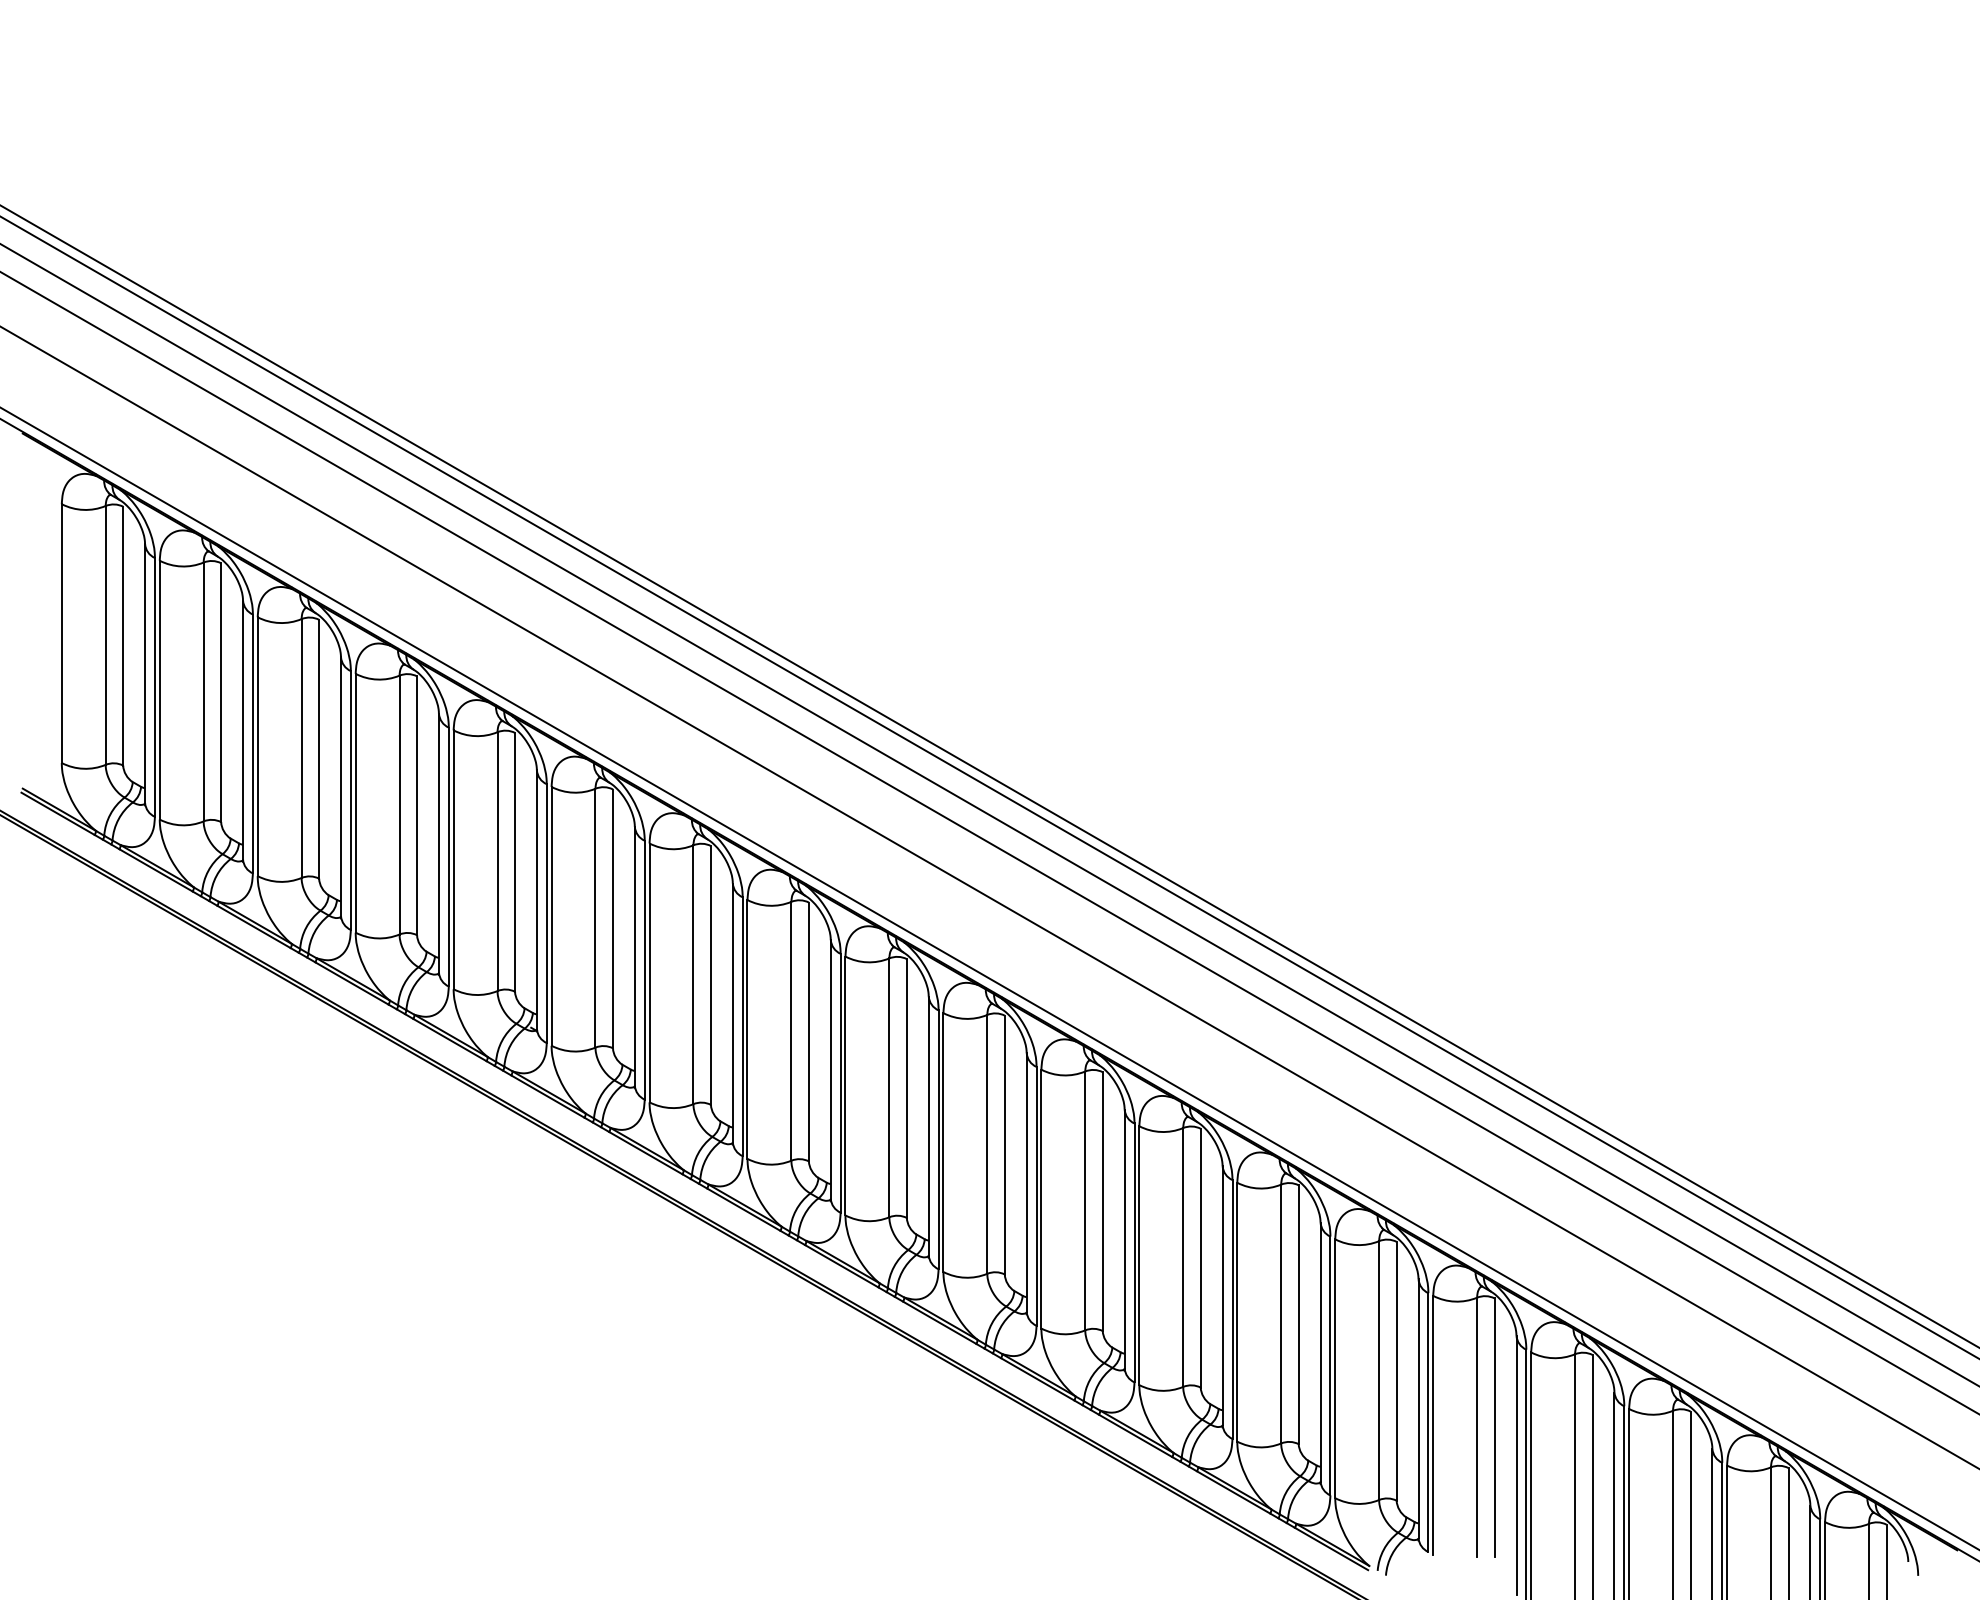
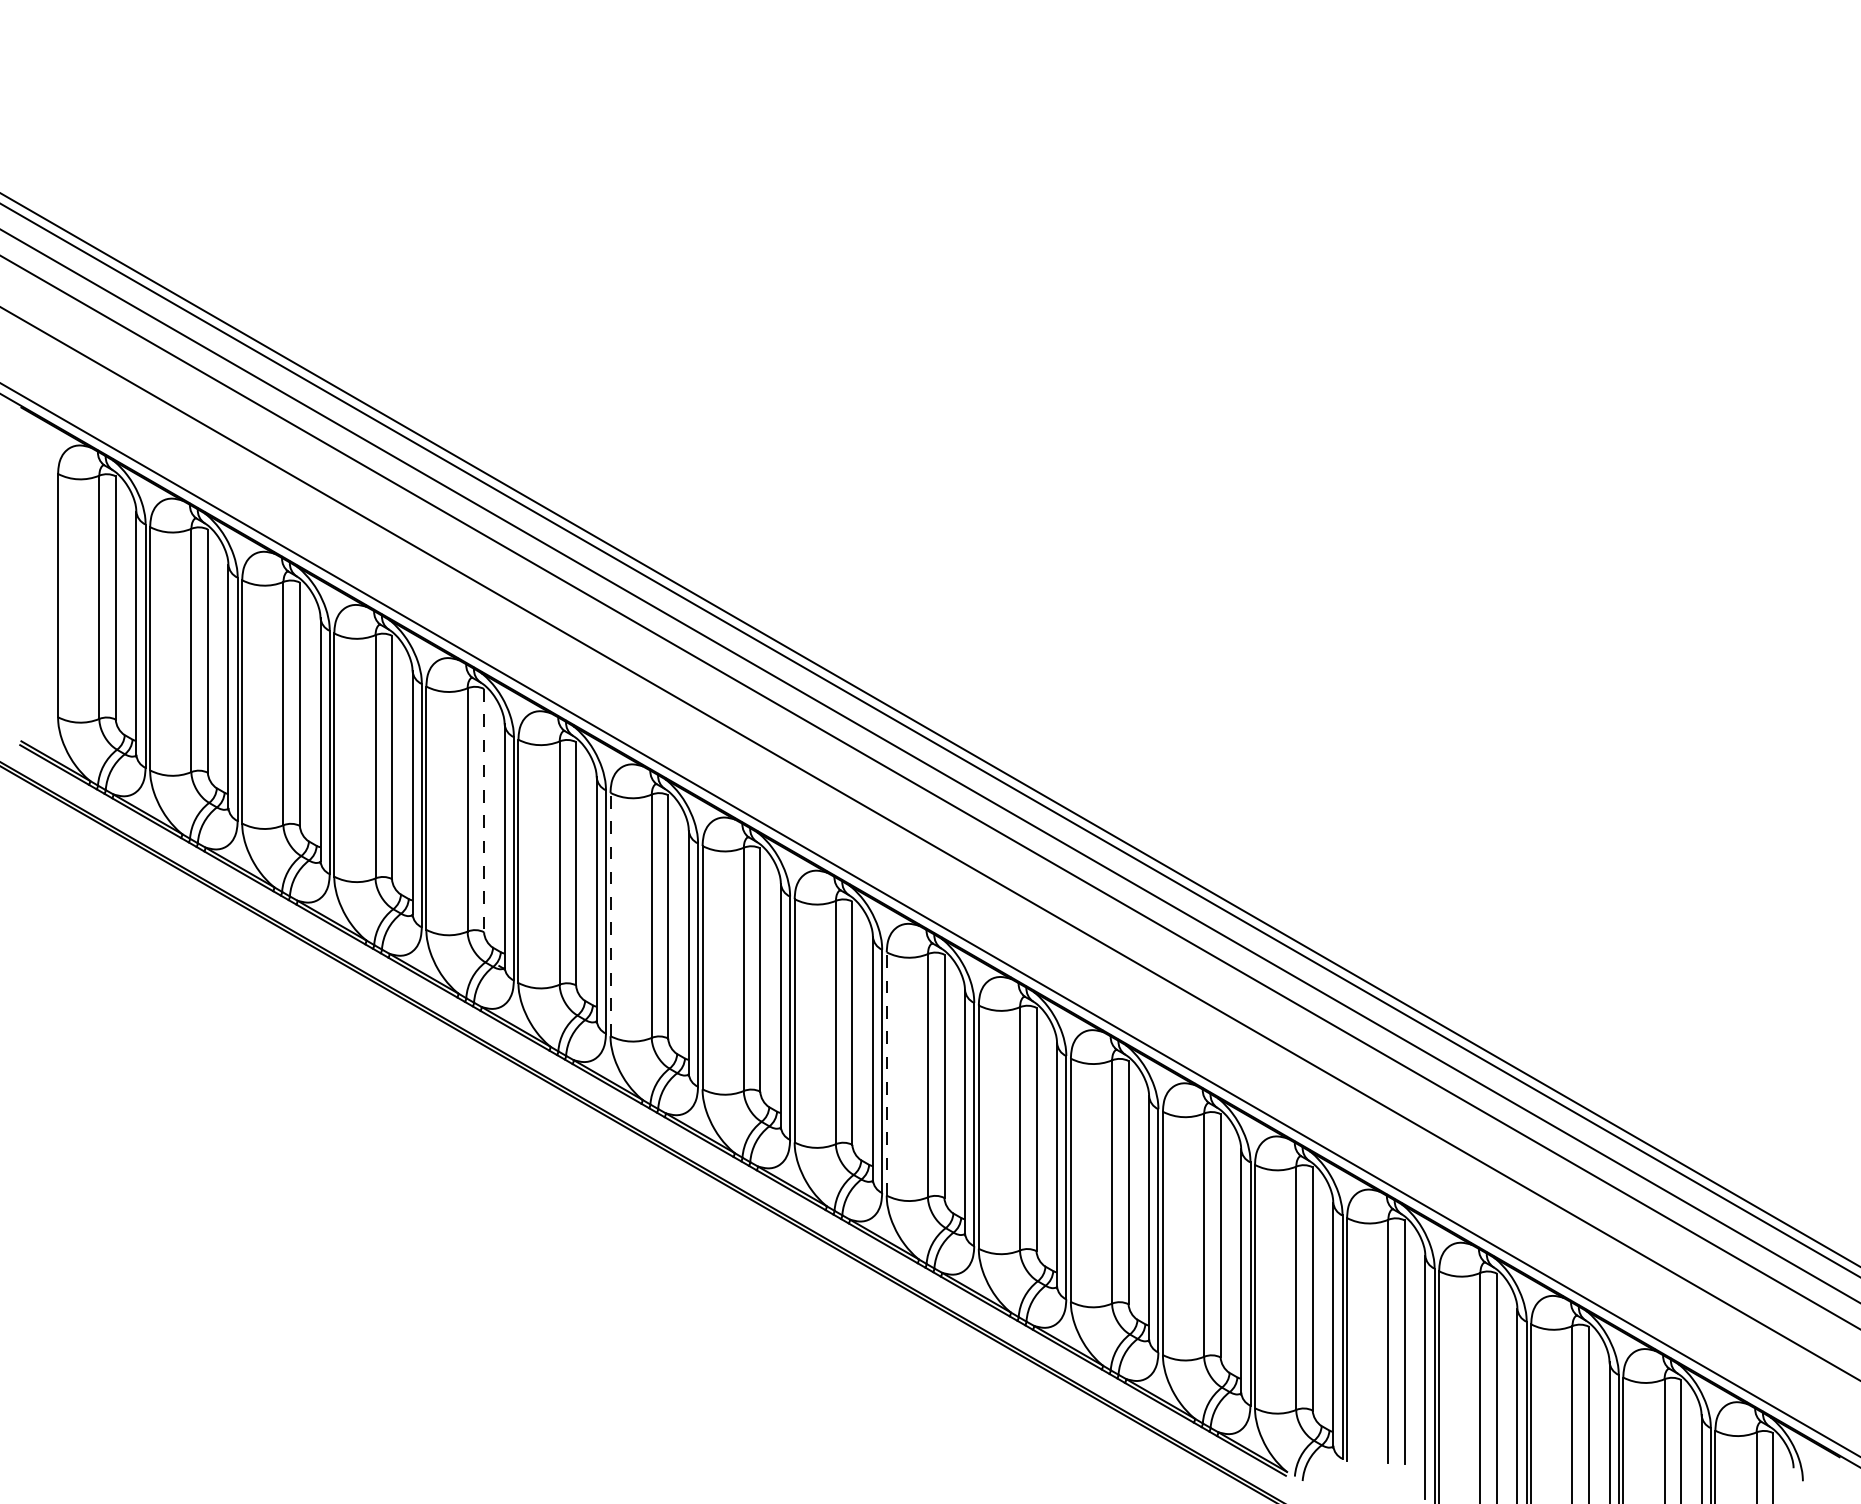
line: (515, 862) -> (484, 810), solid -> dashed
line: (649, 972) -> (610, 914), solid -> dashed
line: (943, 1142) -> (886, 1073), solid -> dashed

